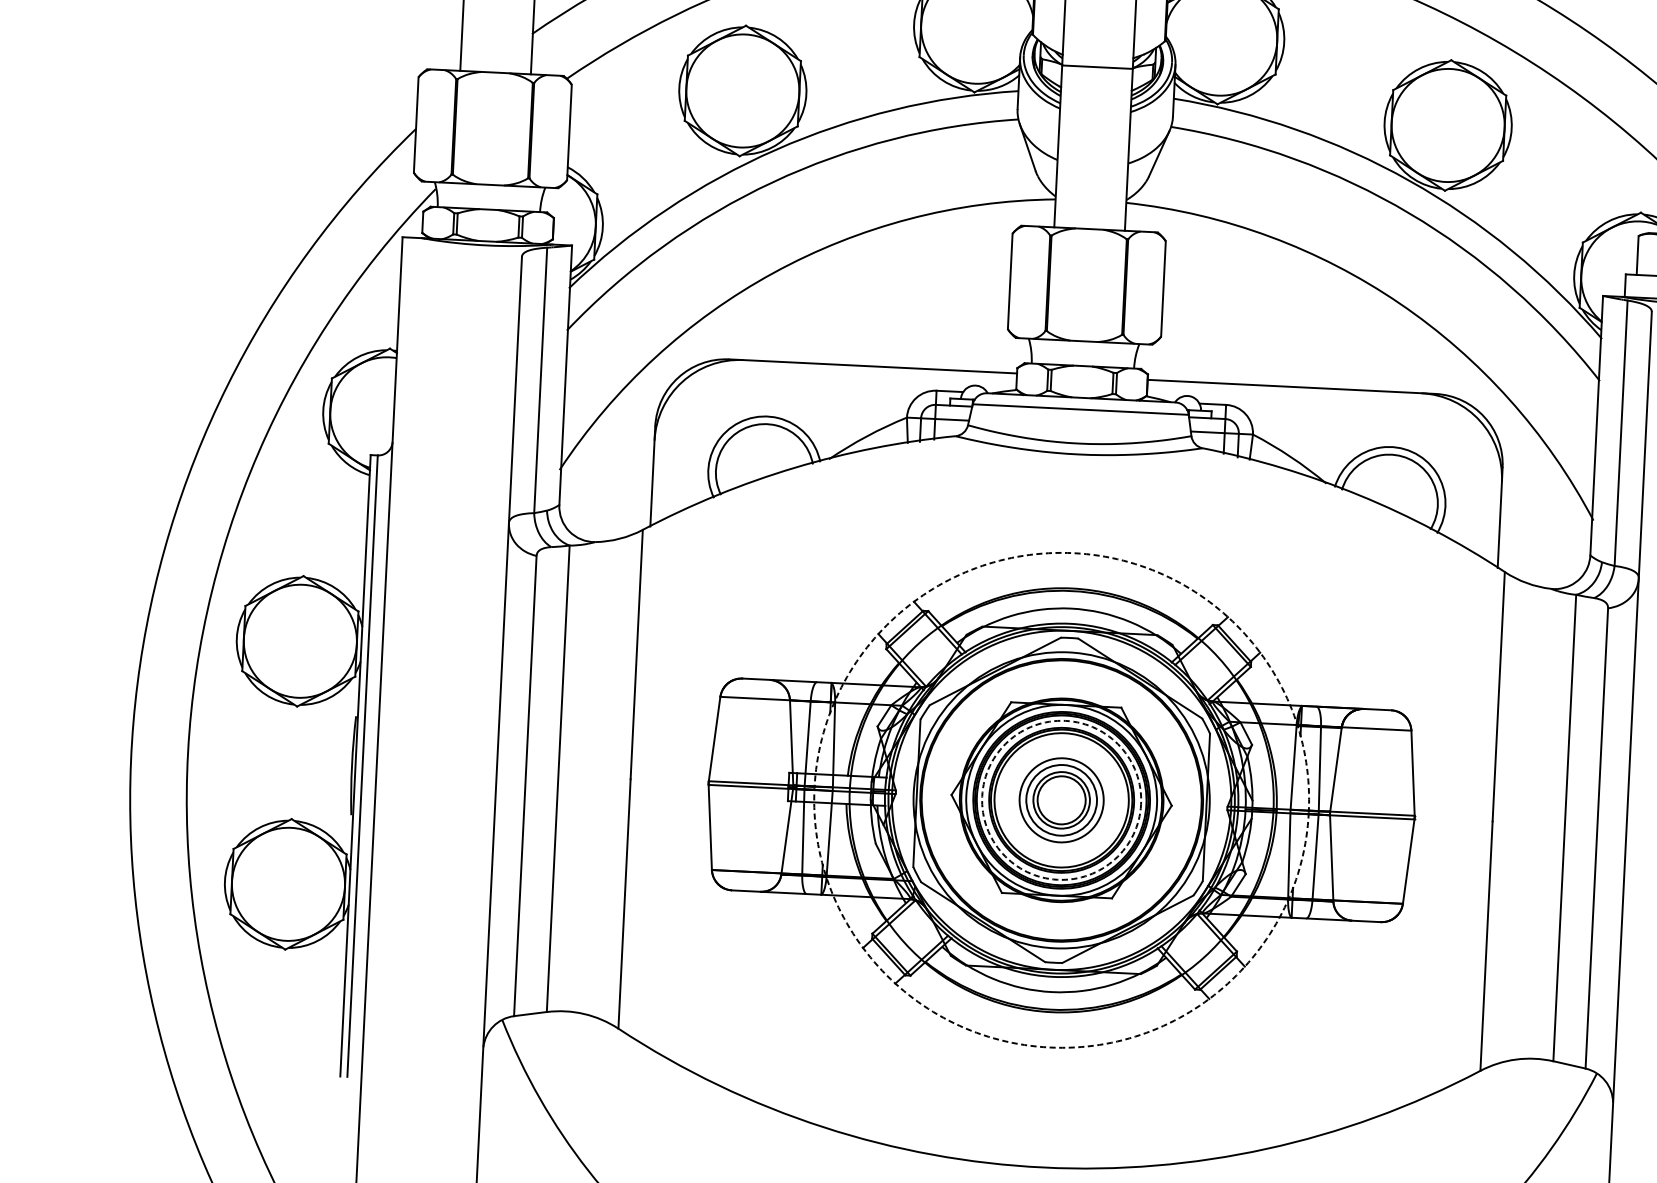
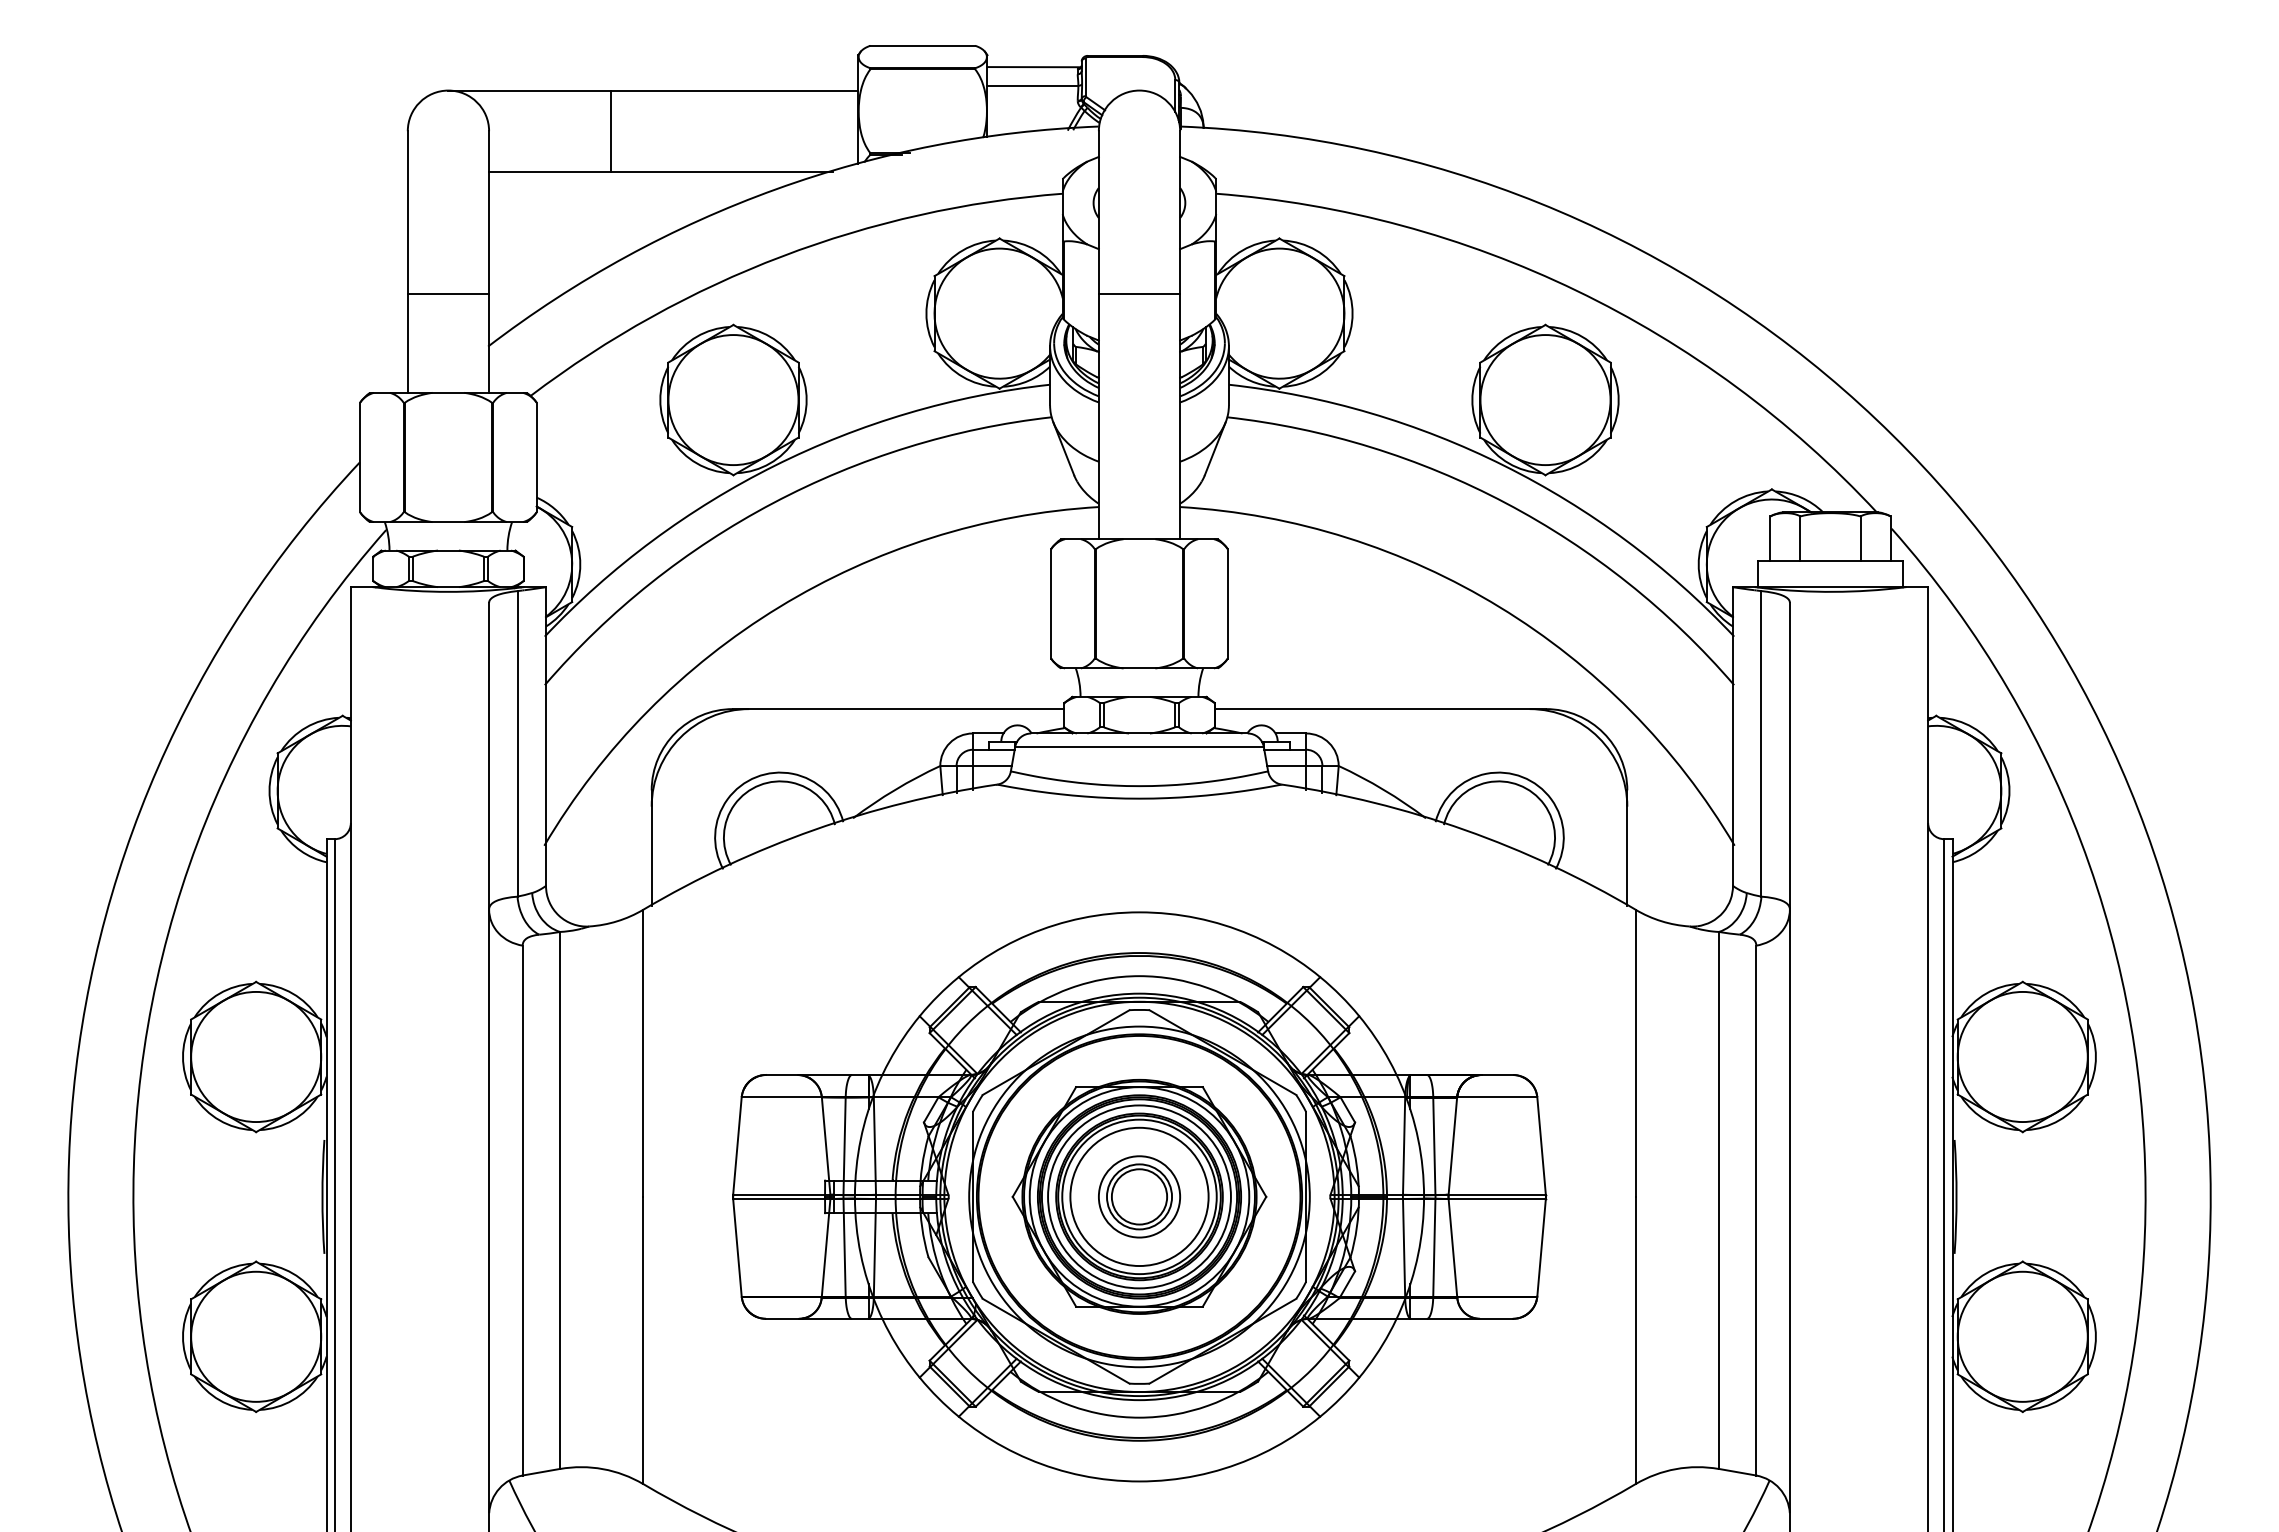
line: (1097, 66) -> (1139, 293), moved
circle: (1061, 799) -> (1139, 1196), dashed -> solid
circle: (1061, 799) -> (1139, 1196), dashed -> solid
circle: (1061, 799) -> (1139, 1196), size x1.43

